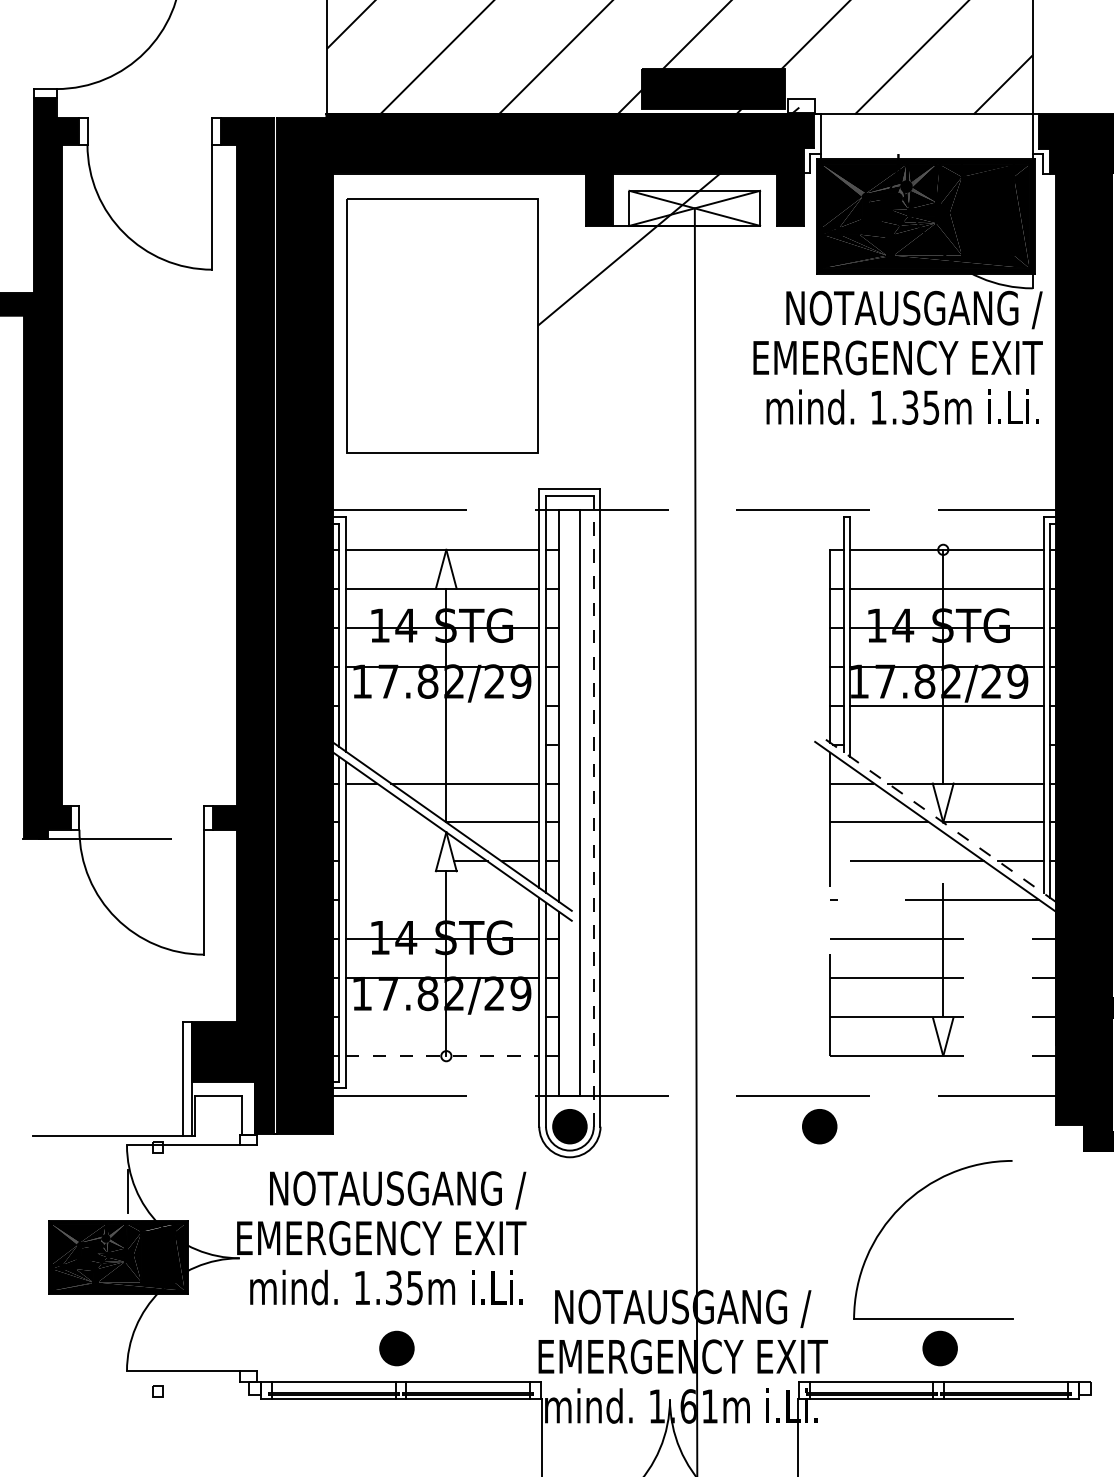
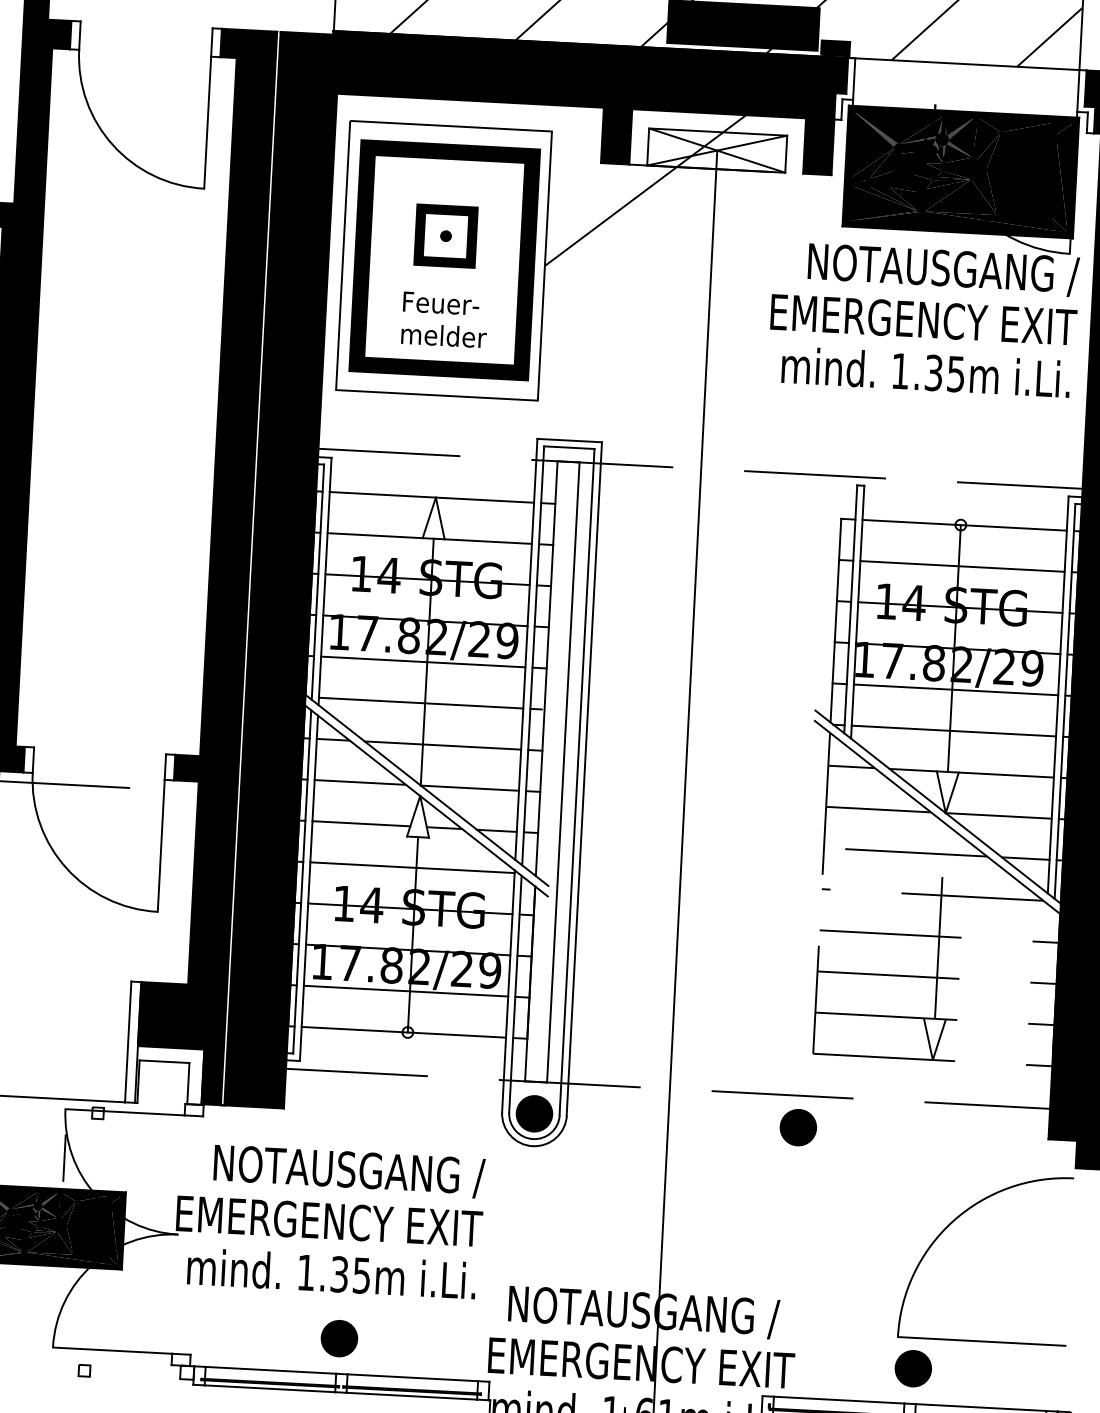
fill: (801, 105) -> (835, 47), added
part: (443, 325) -> (445, 260), added
line: (442, 705) -> (423, 661), added
line: (442, 744) -> (421, 703), added
line: (946, 744) -> (953, 730), added
line: (593, 810) -> (576, 781), dashed -> solid
line: (935, 817) -> (937, 807), dashed -> solid
line: (388, 822) -> (359, 782), added
line: (391, 861) -> (360, 823), added
line: (442, 900) -> (412, 867), added
line: (442, 1017) -> (405, 991), added
line: (442, 1056) -> (403, 1032), dashed -> solid
part: (907, 1202) -> (960, 1216), moved

